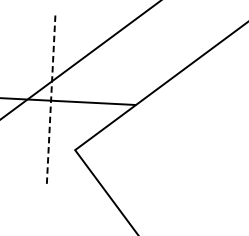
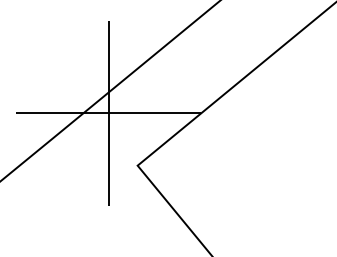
line: (50, 100) -> (108, 113), dashed -> solid

